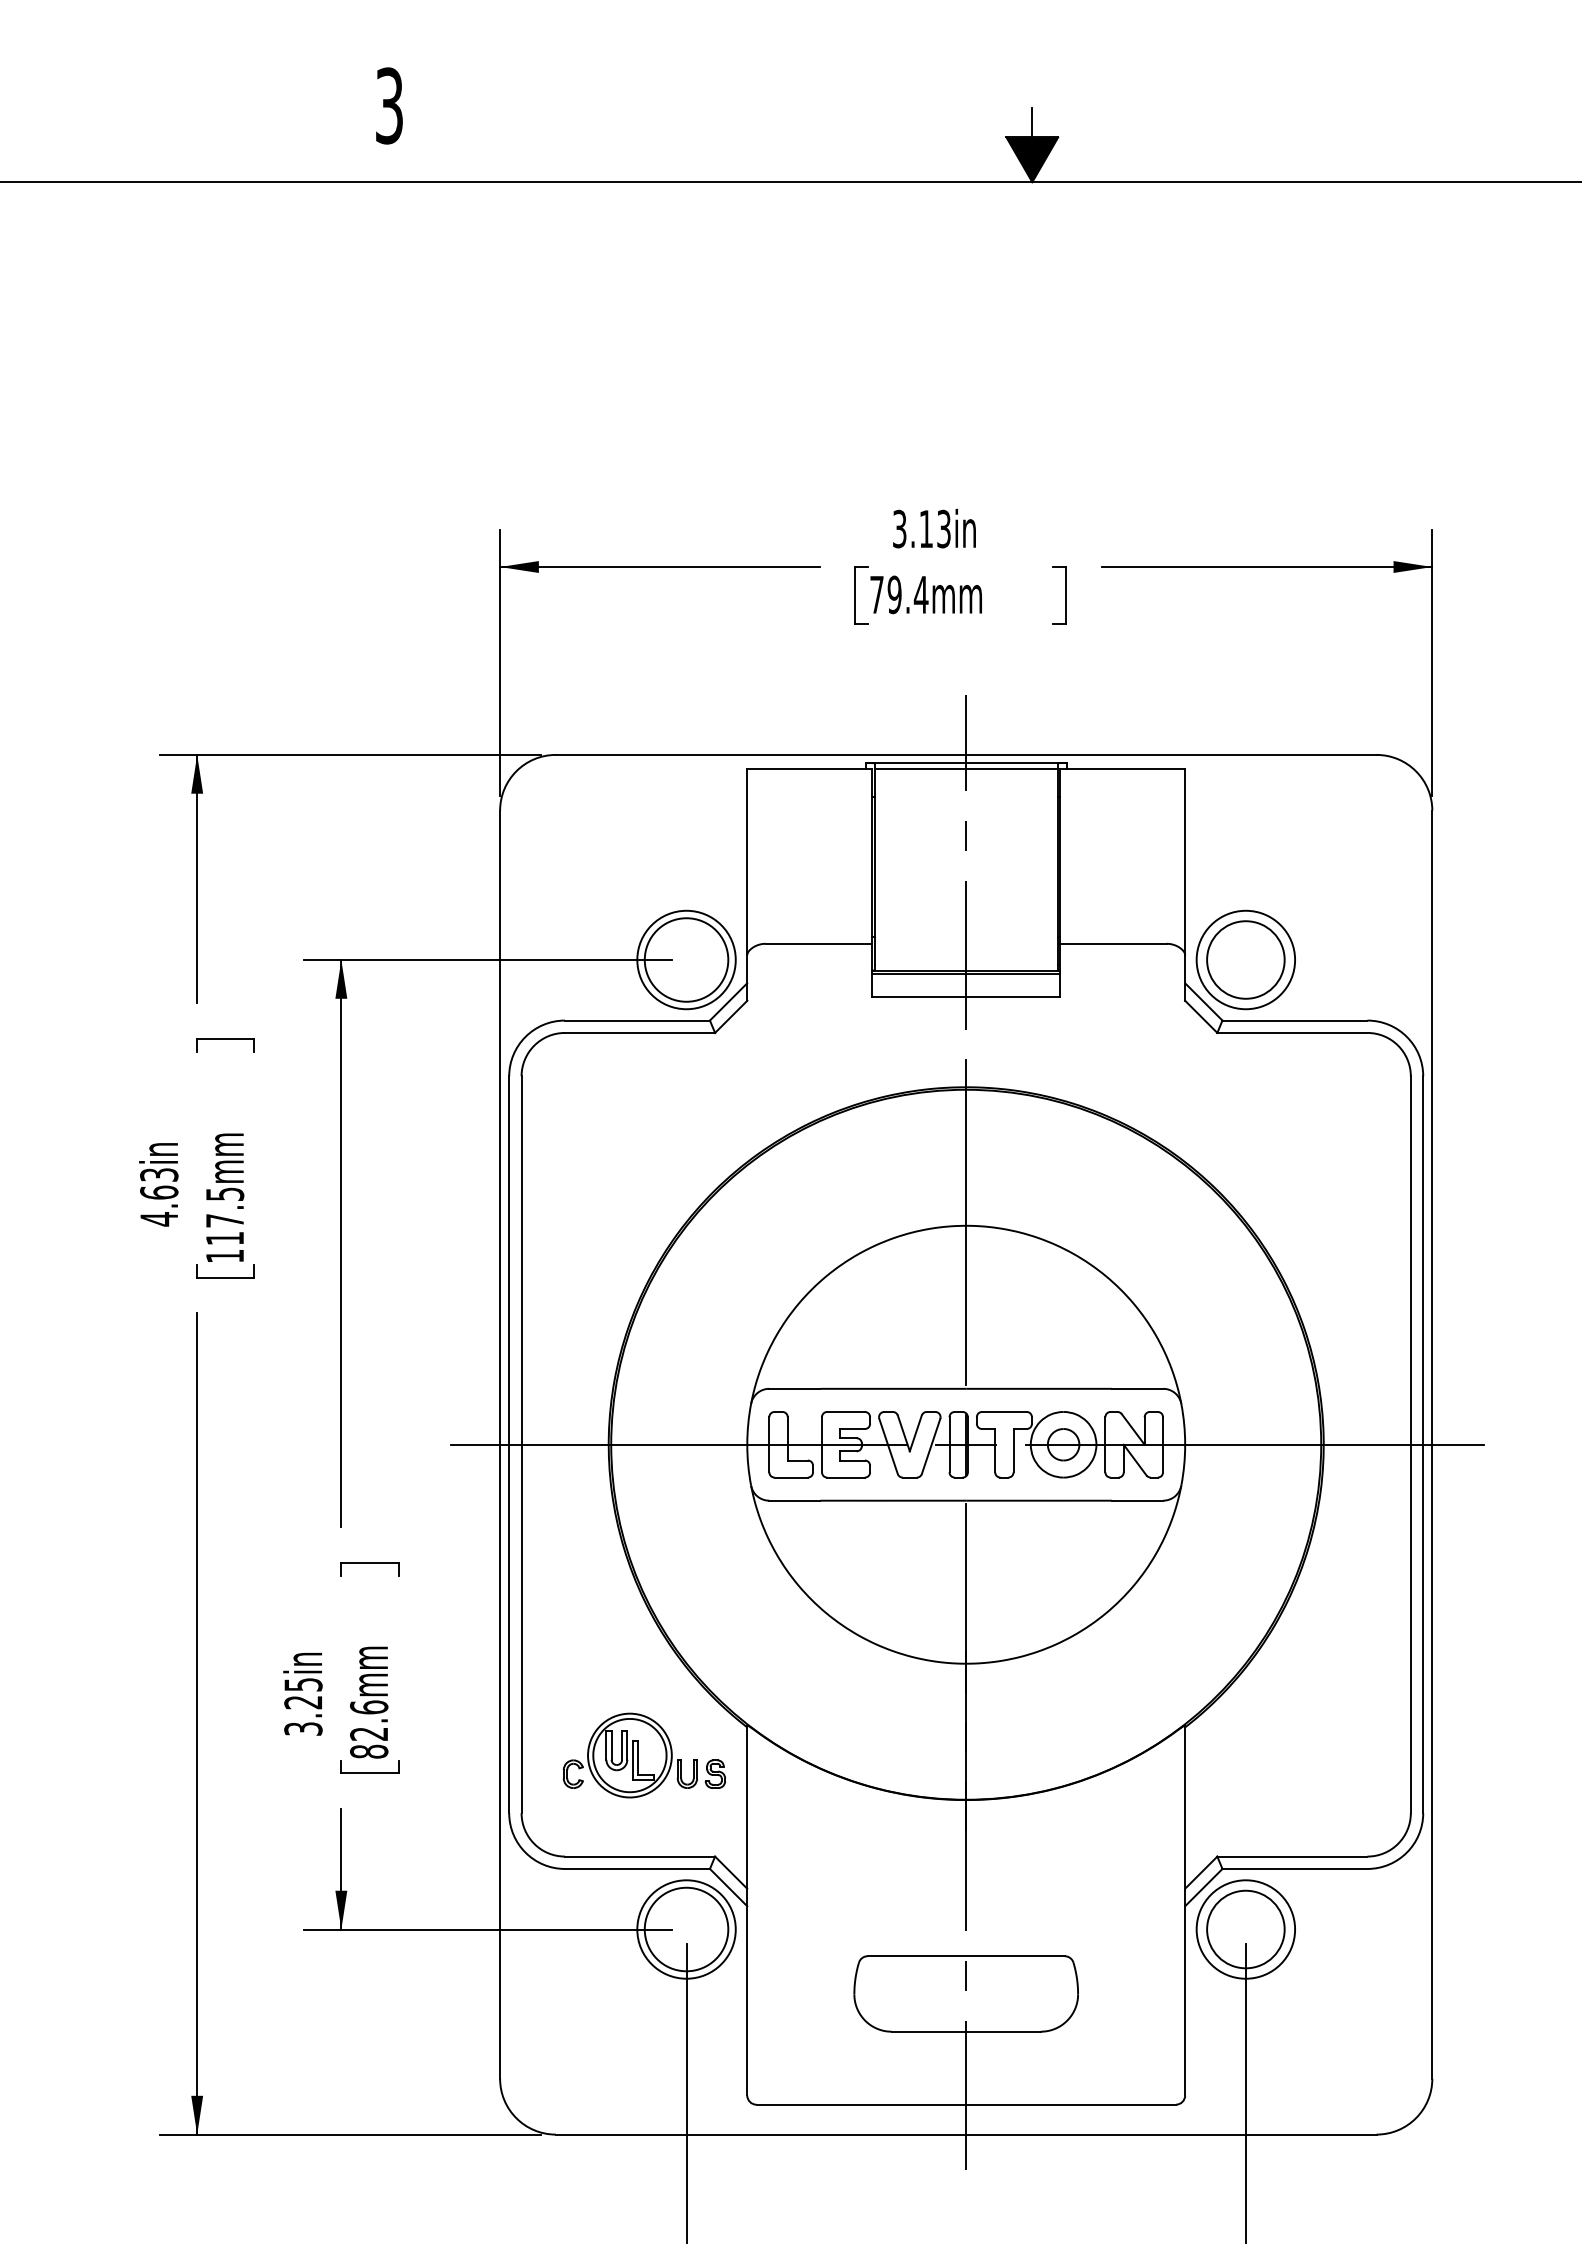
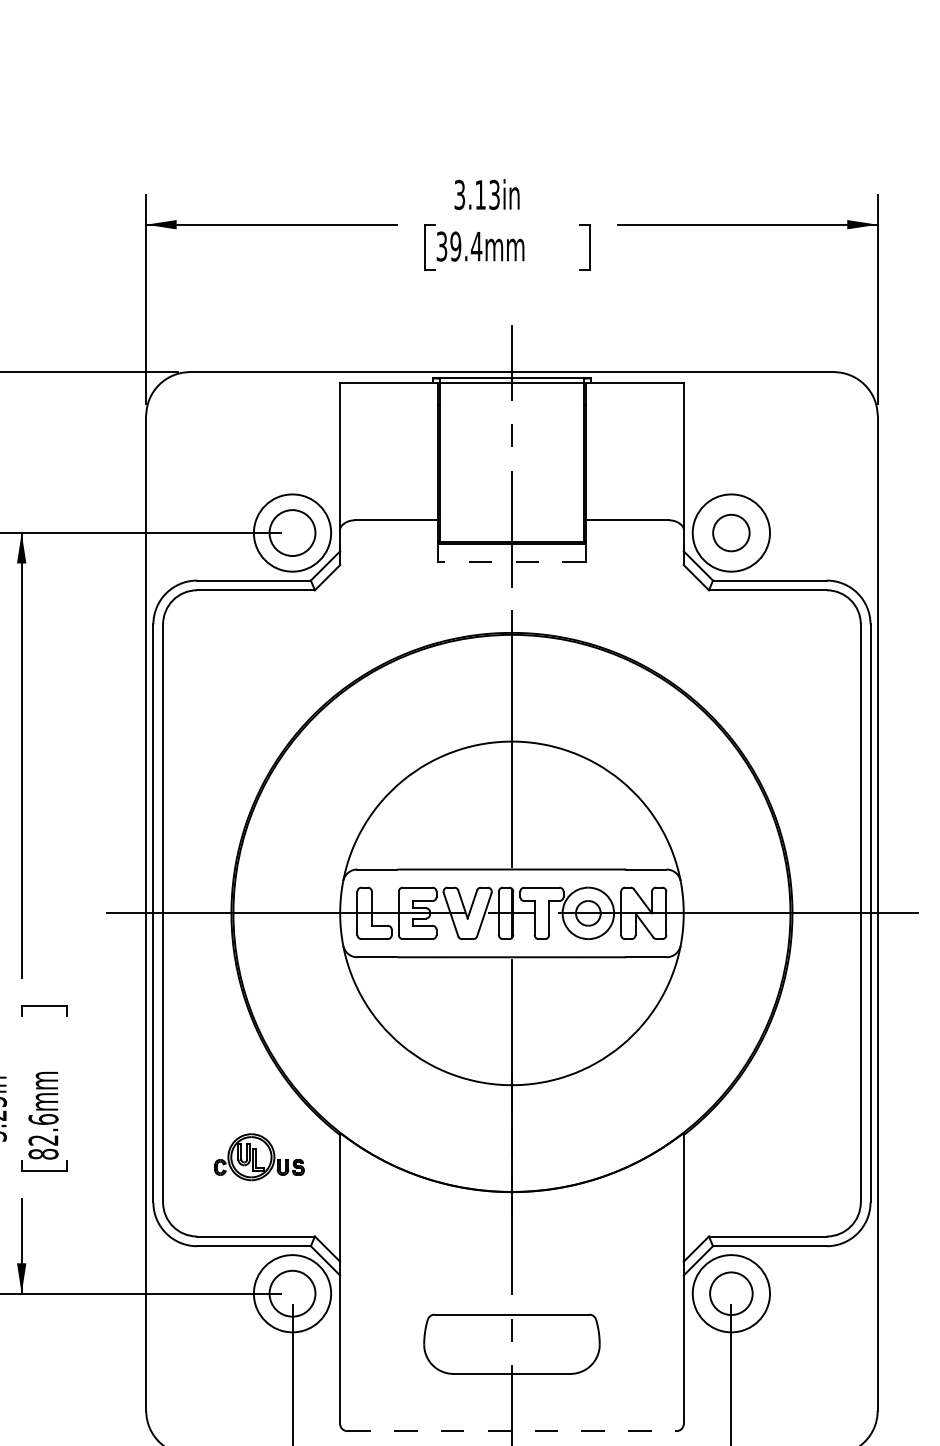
text: (876, 594) -> (441, 246), 79.4mm -> 39.4mm
circle: (686, 959) -> (292, 532), size x0.7
circle: (1245, 959) -> (731, 532), size x0.6
line: (965, 997) -> (511, 562), solid -> dashed
part: (643, 1755) -> (258, 1157), size x0.7
circle: (686, 1929) -> (292, 1293), size x0.7
circle: (1245, 1929) -> (731, 1293), size x0.7
line: (966, 2104) -> (512, 1431), solid -> dashed

